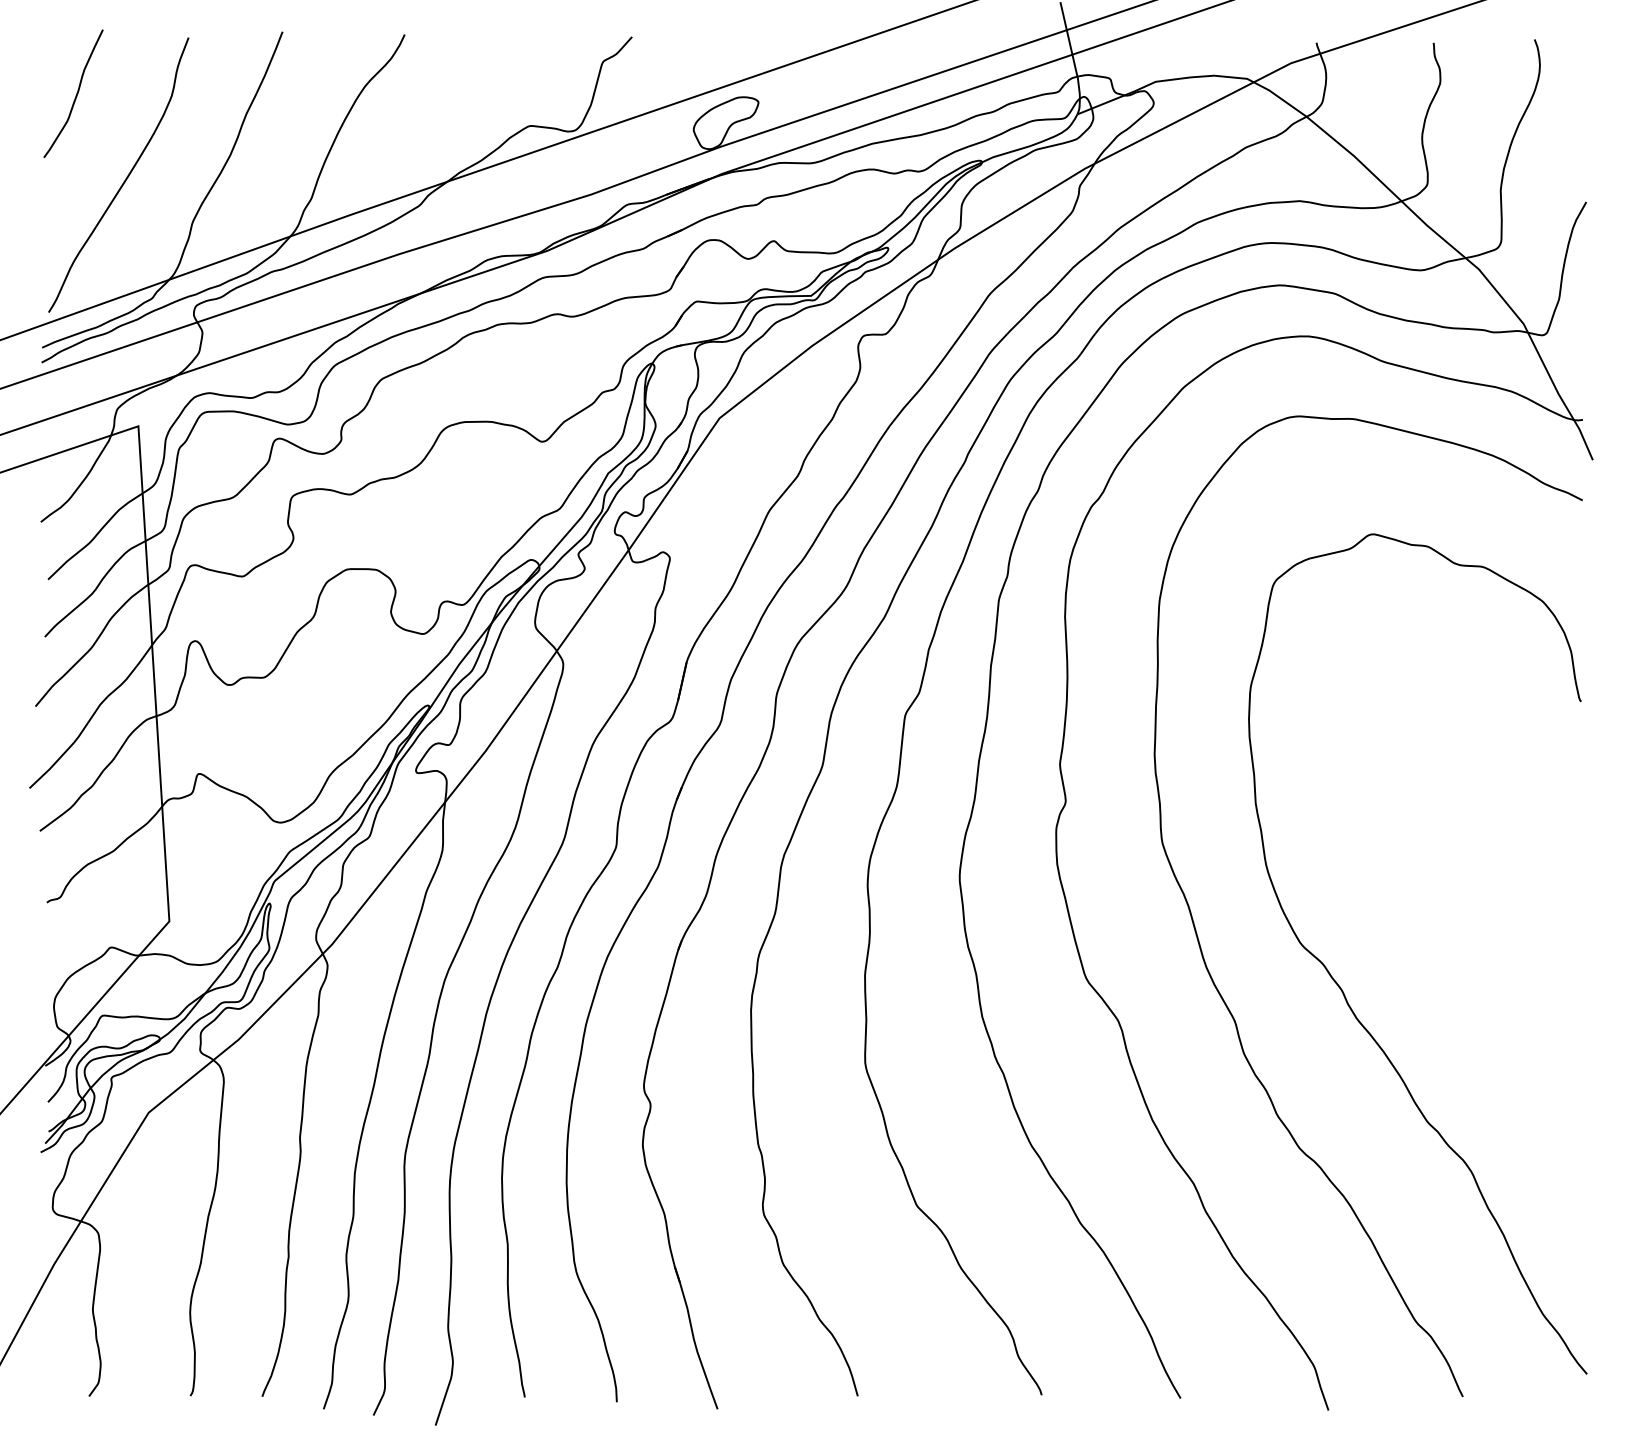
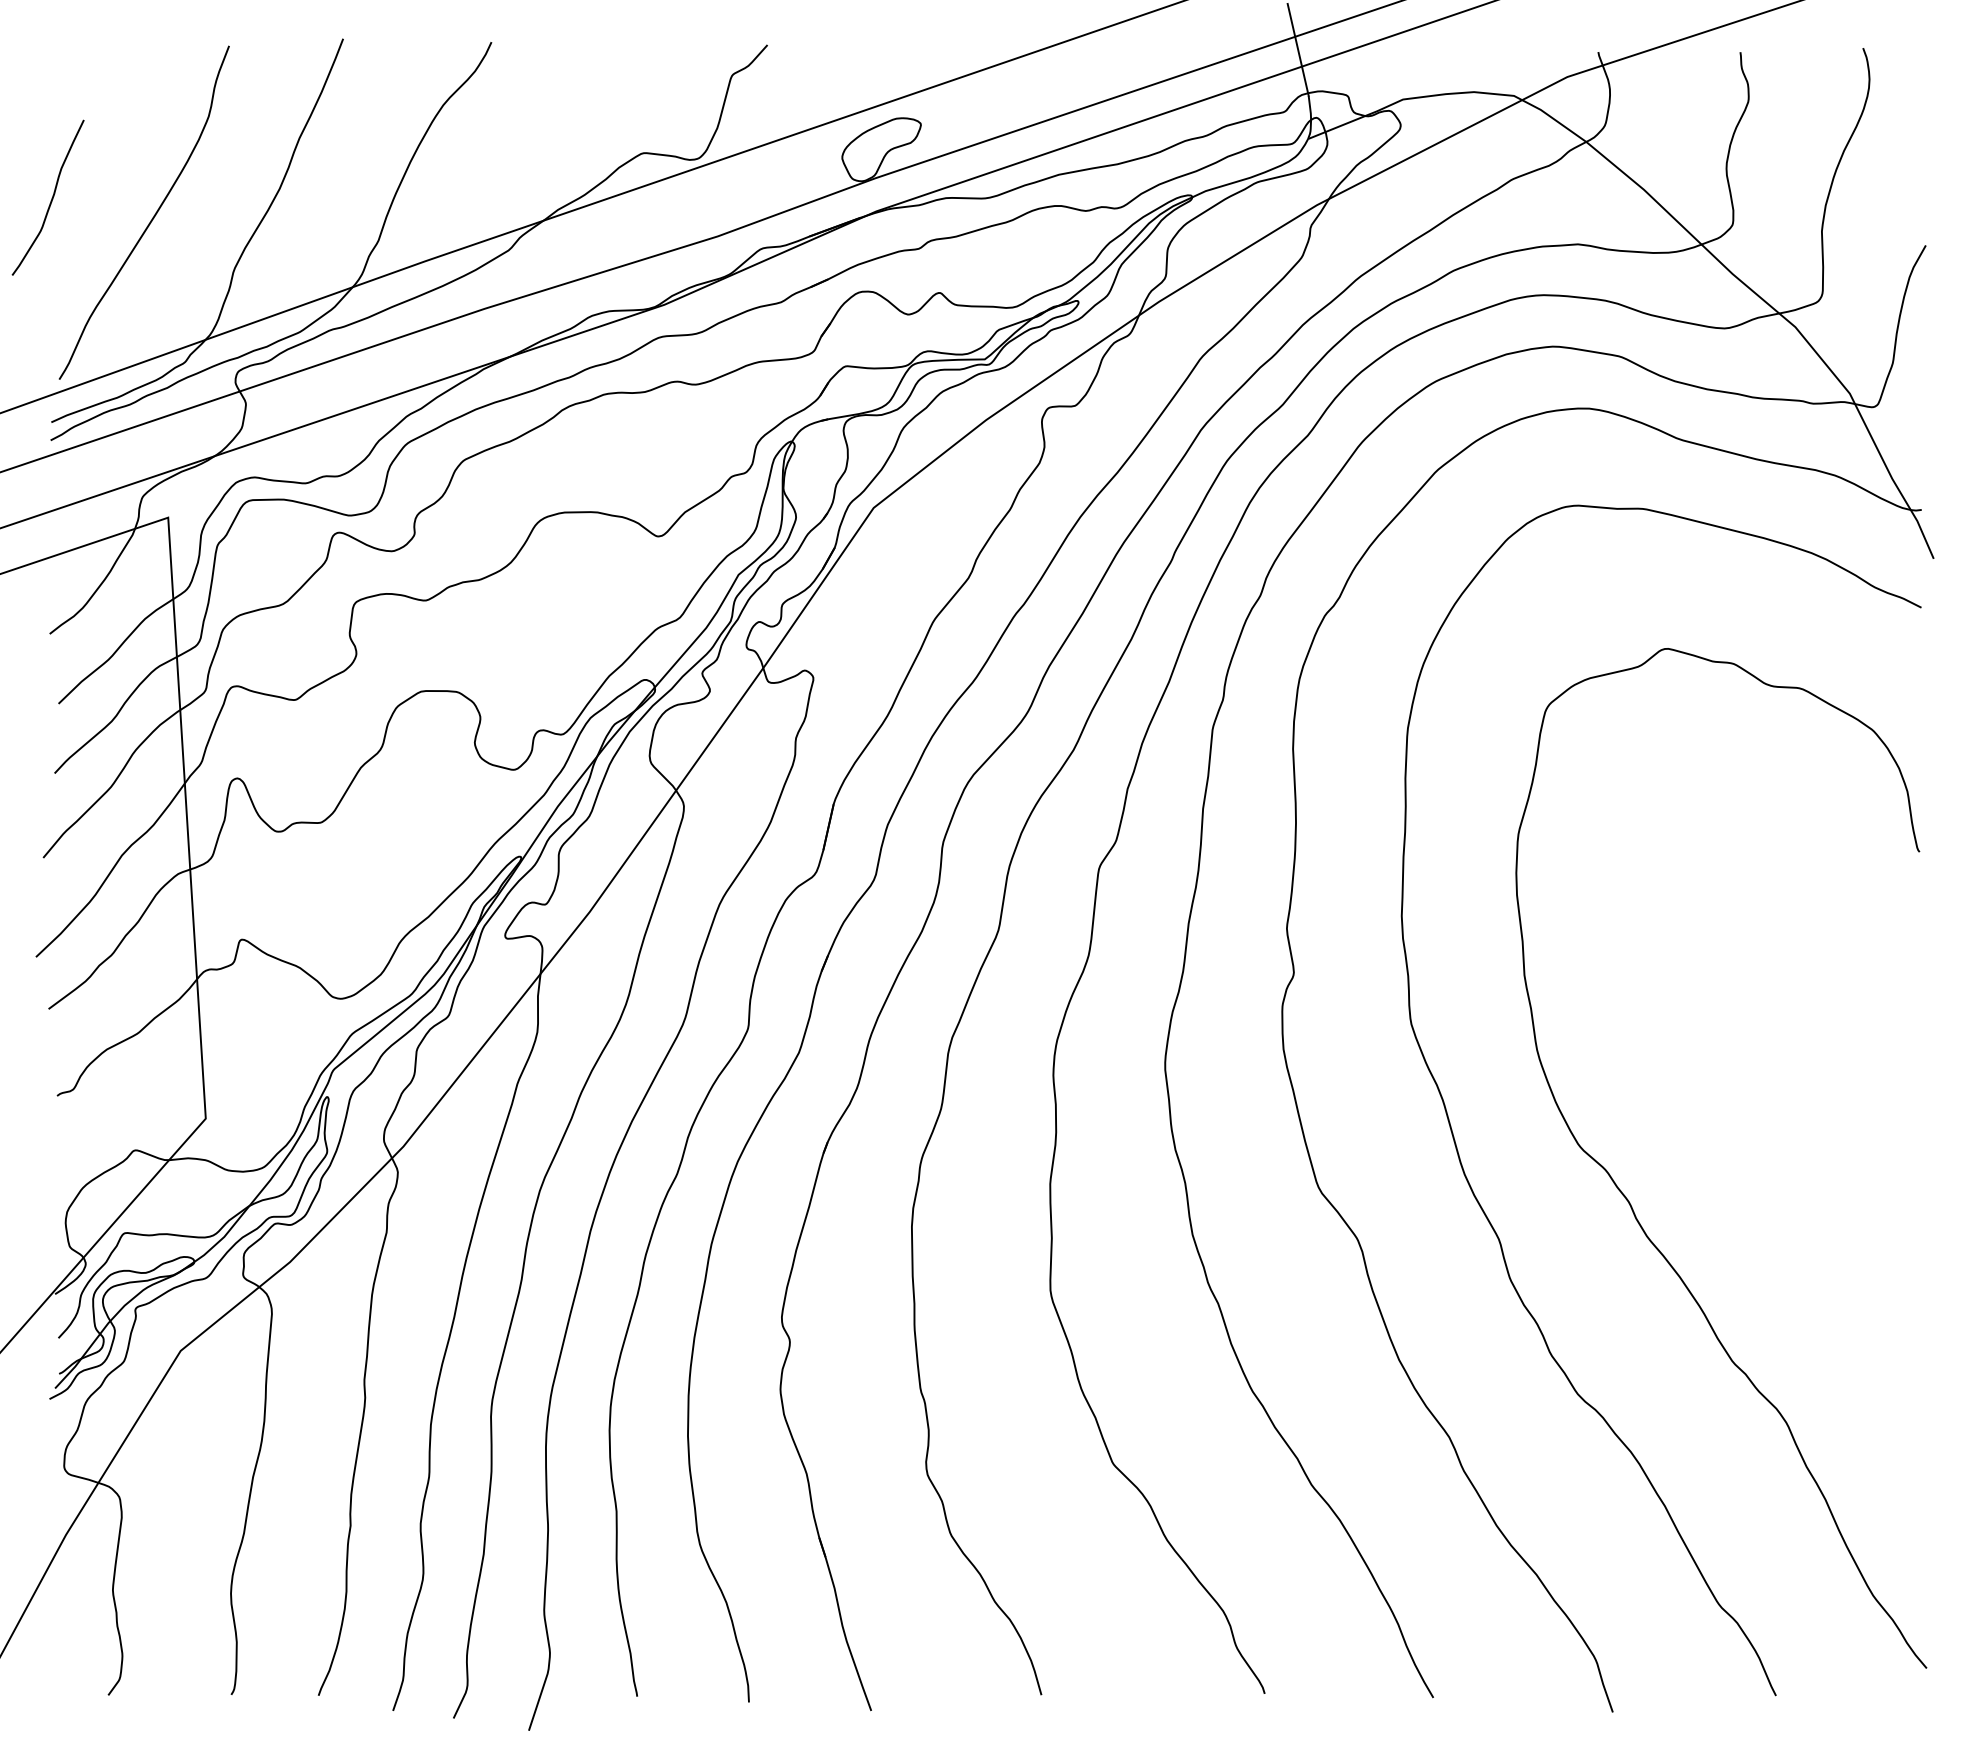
curve: (75, 95) -> (50, 199), moved

